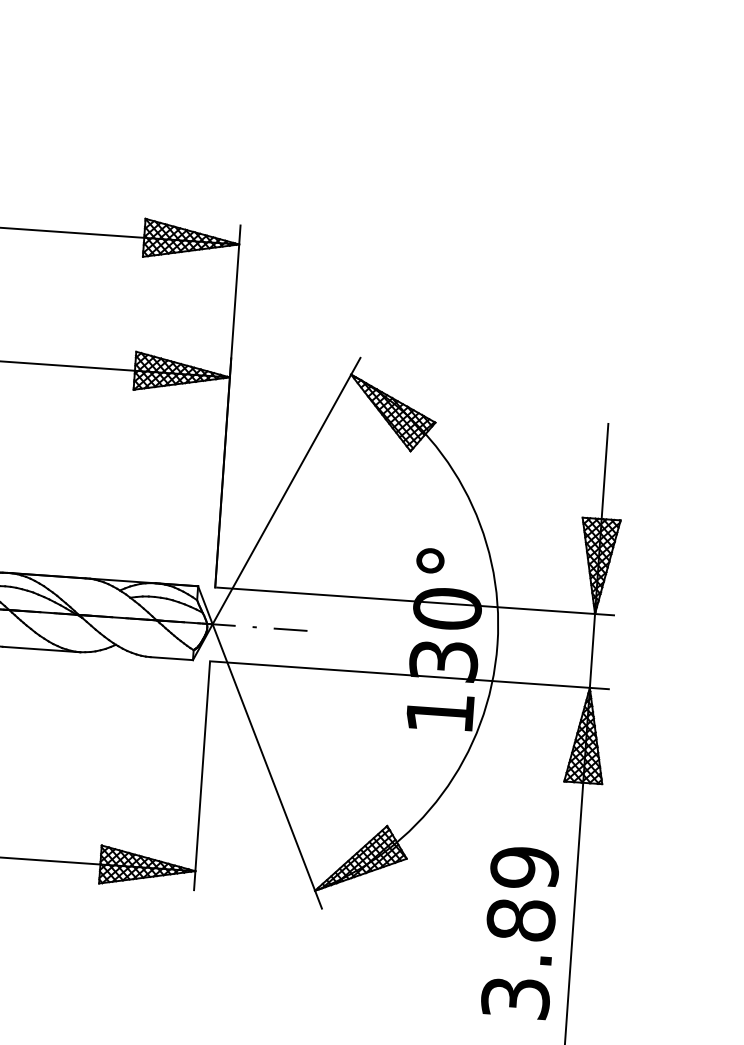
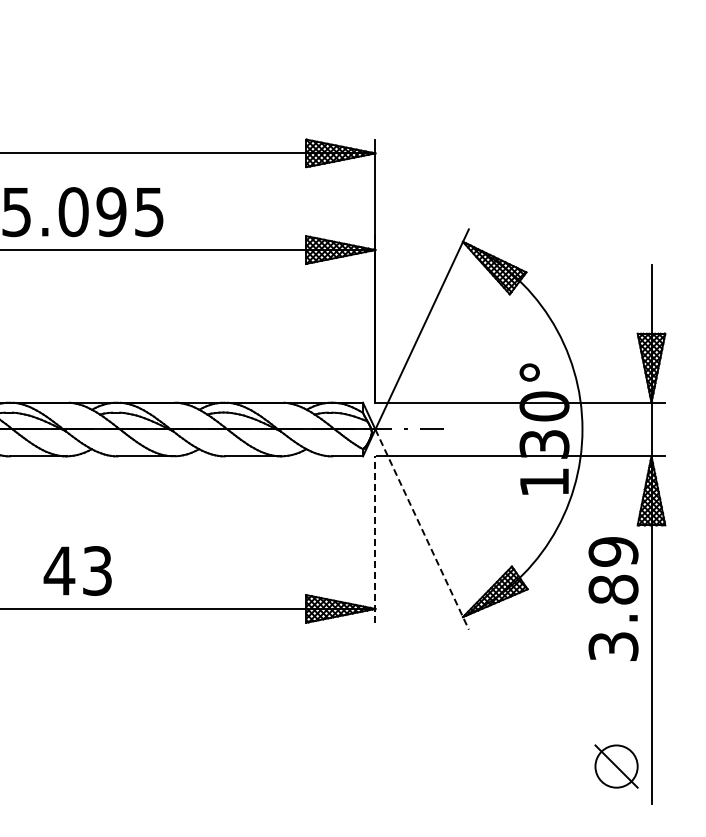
line: (267, 767) -> (422, 530), solid -> dashed
line: (202, 775) -> (375, 539), solid -> dashed
text: (520, 931) -> (613, 598), moved

